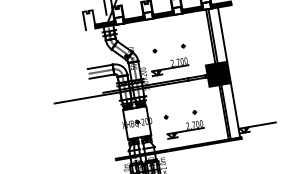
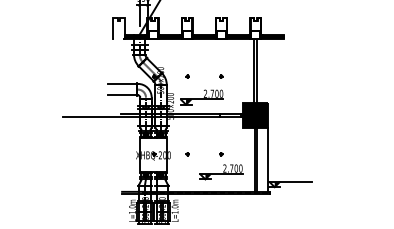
line: (222, 34) -> (268, 70), removed
line: (100, 71) -> (121, 89), removed
part: (185, 129) -> (221, 172), moved

